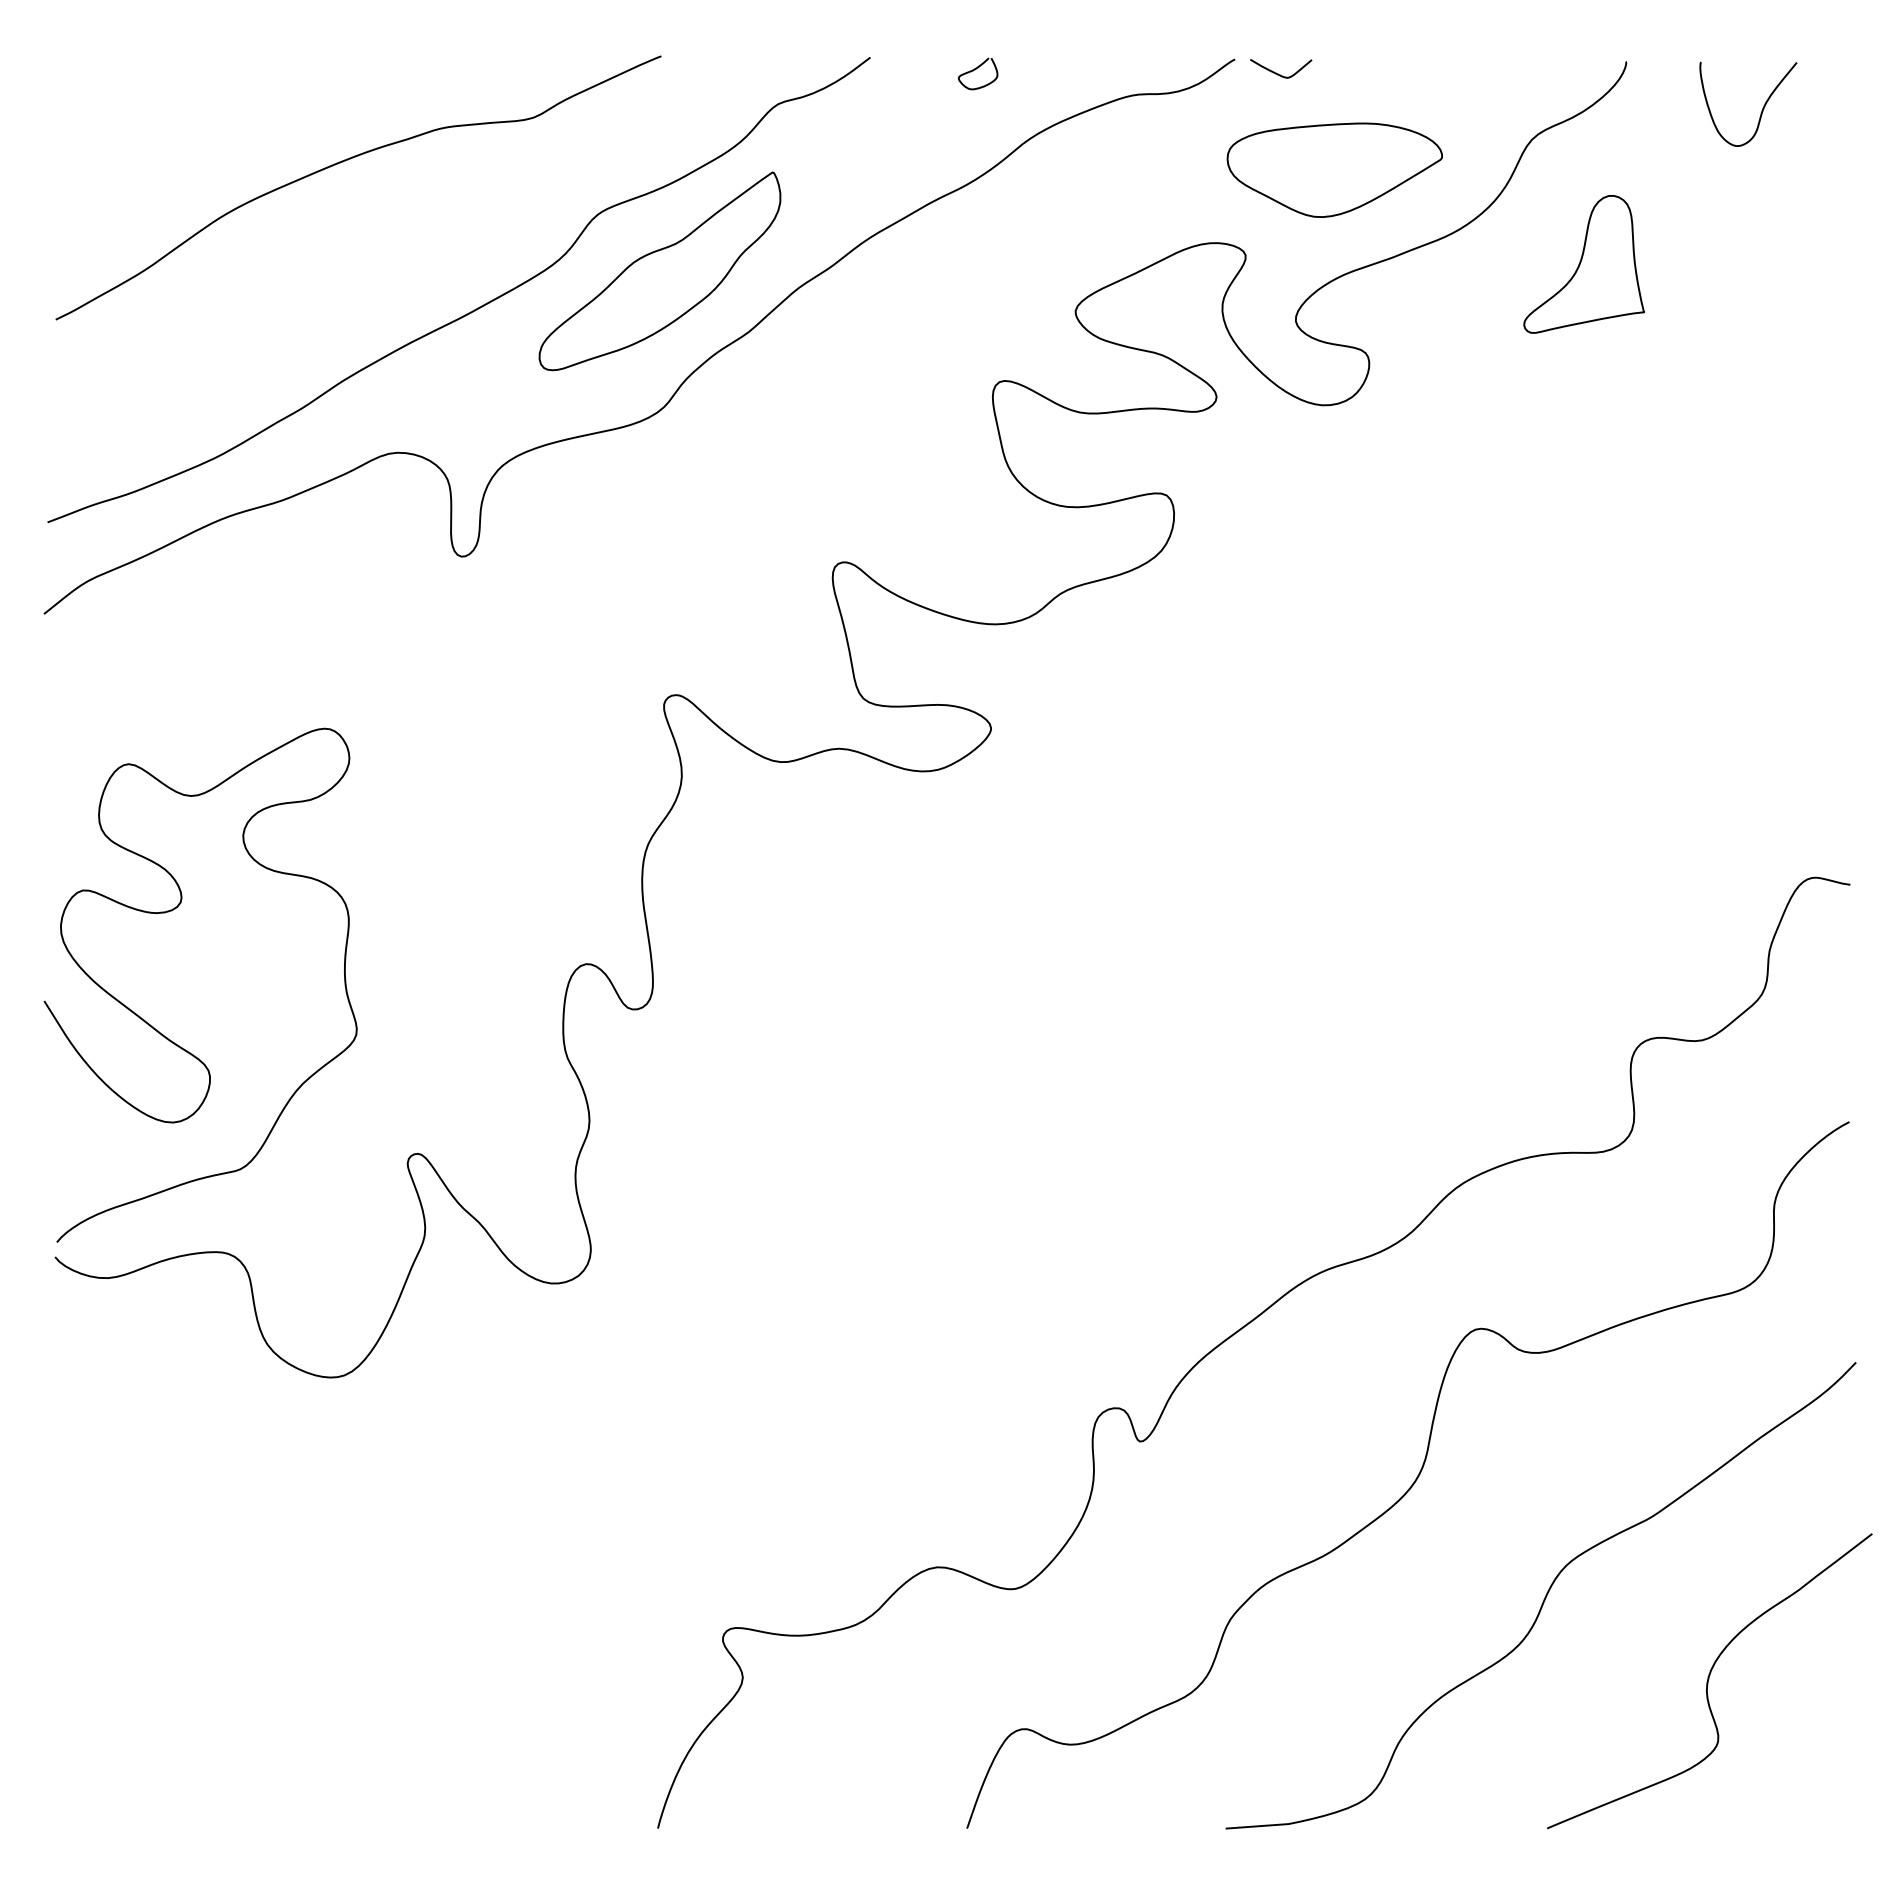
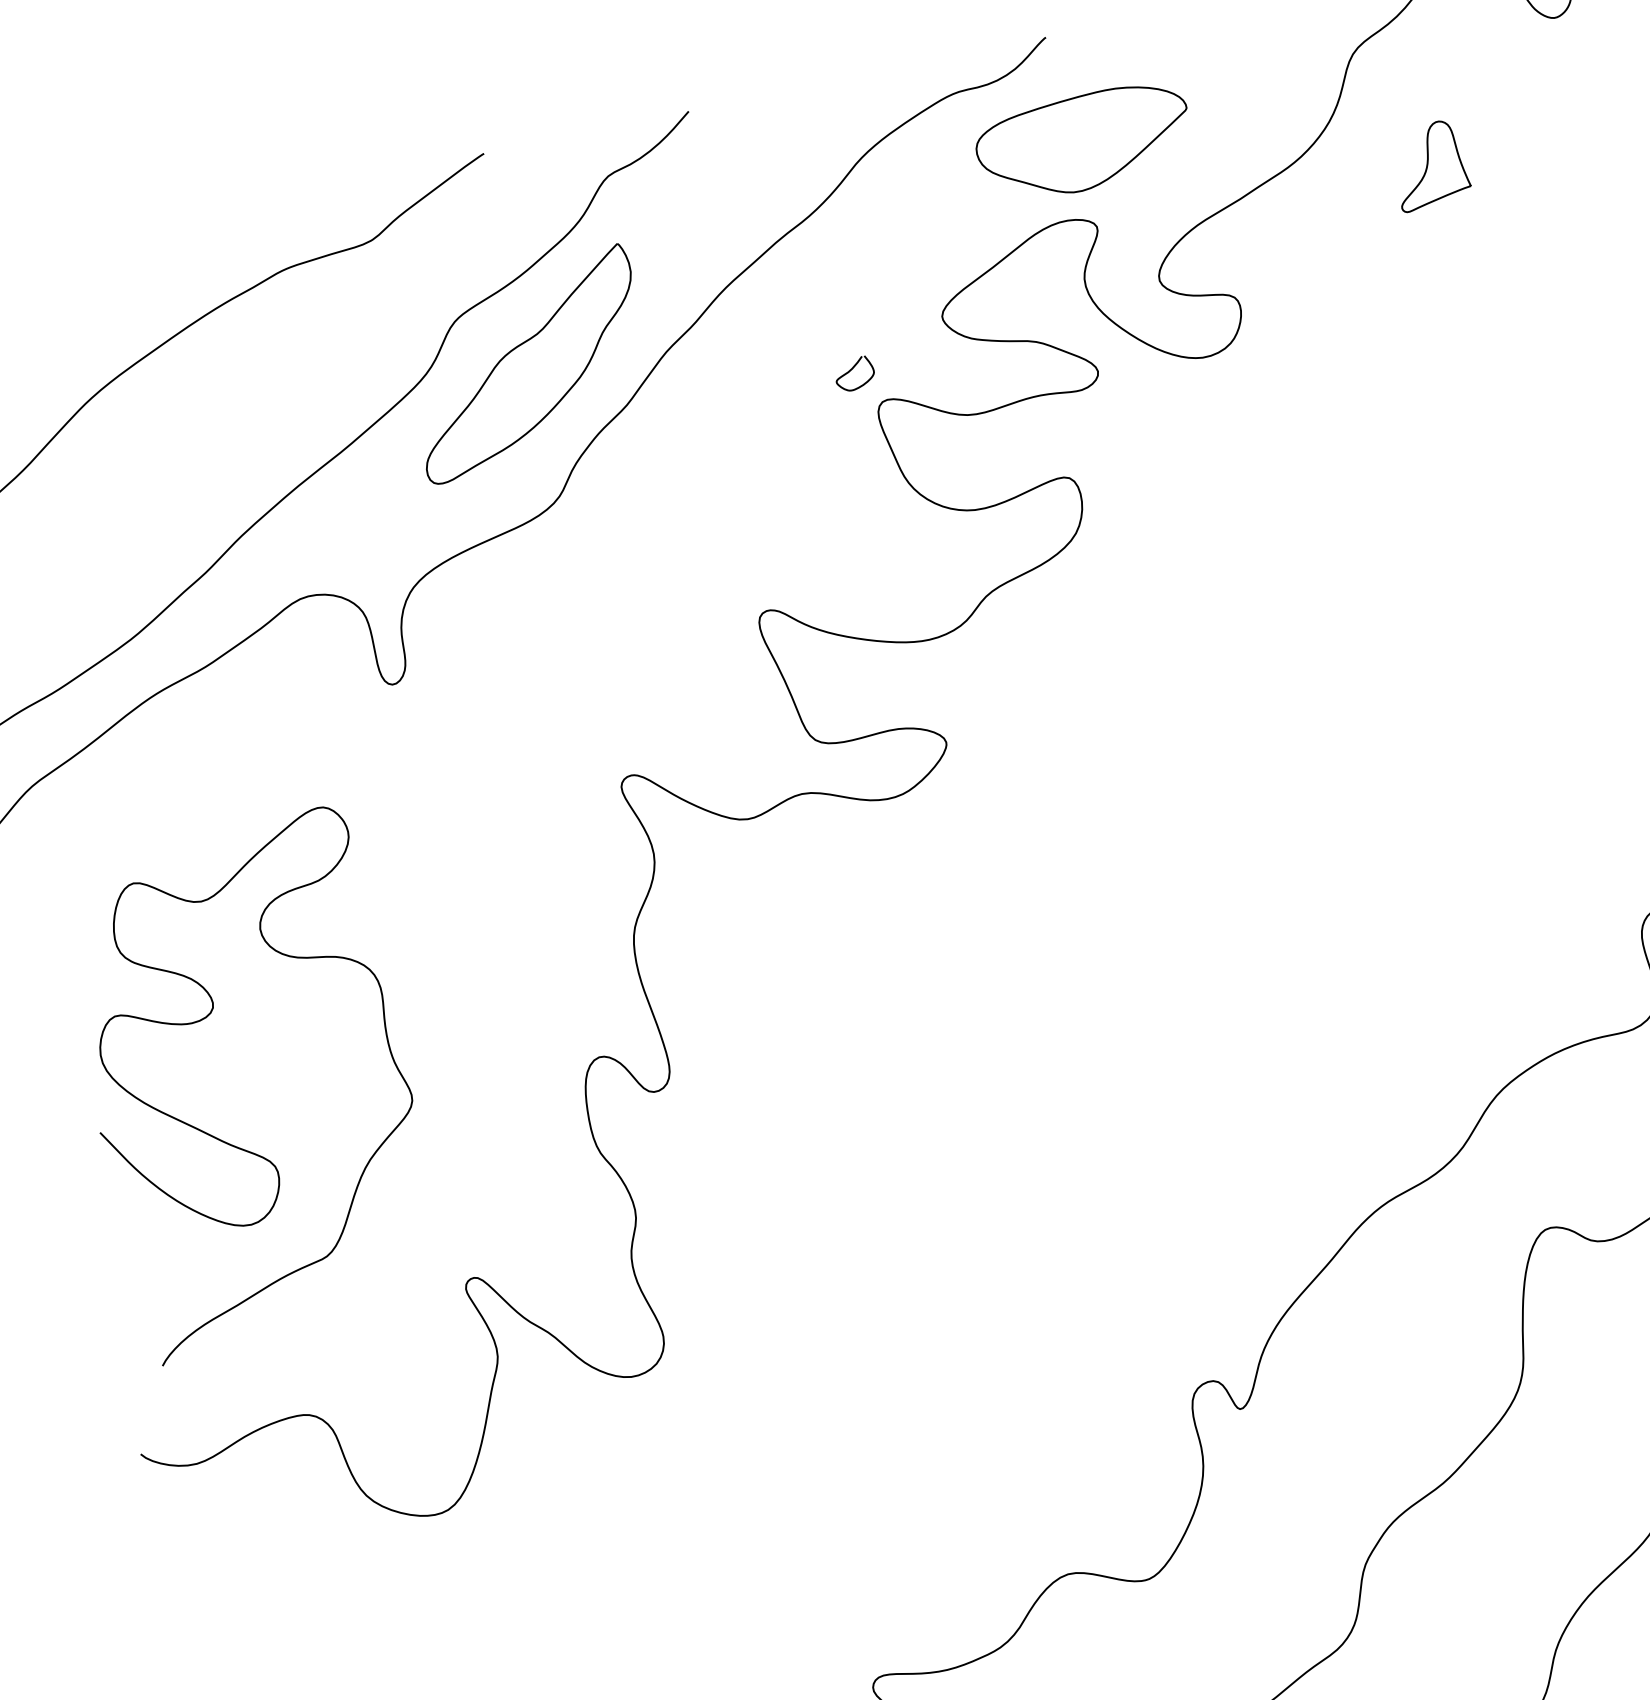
curve: (976, 69) -> (852, 370), moved
curve: (1278, 73) -> (1091, 42), removed
part: (1334, 169) -> (1083, 141), moved
part: (1583, 264) -> (1429, 165), size x0.6
curve: (162, 1033) -> (222, 1139), moved

